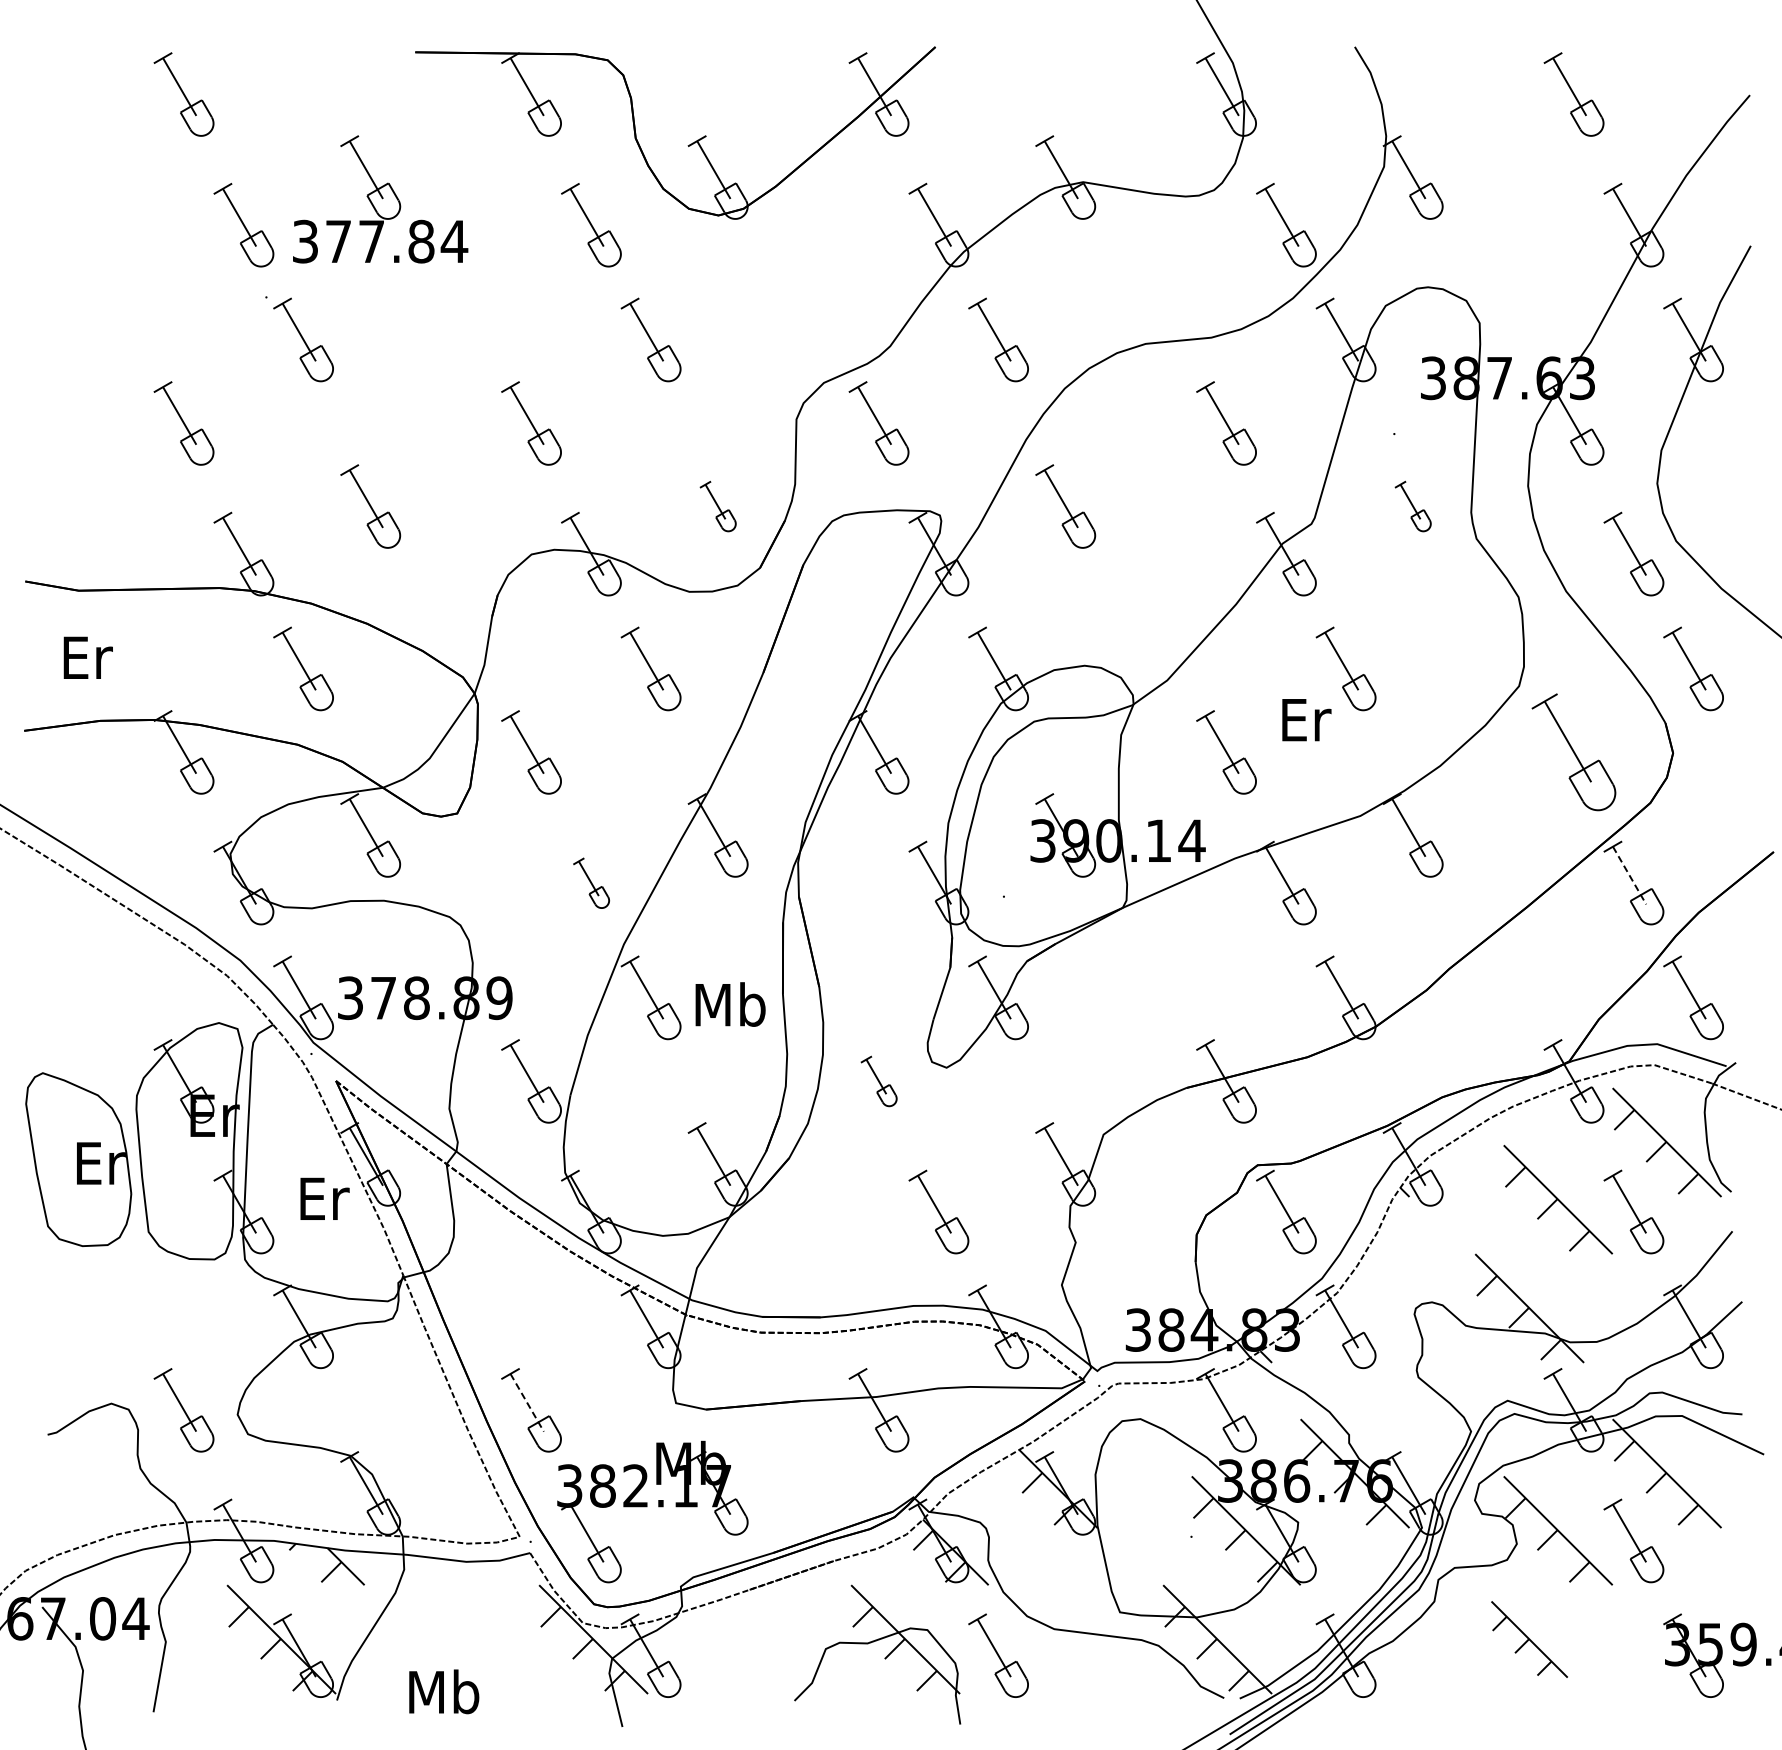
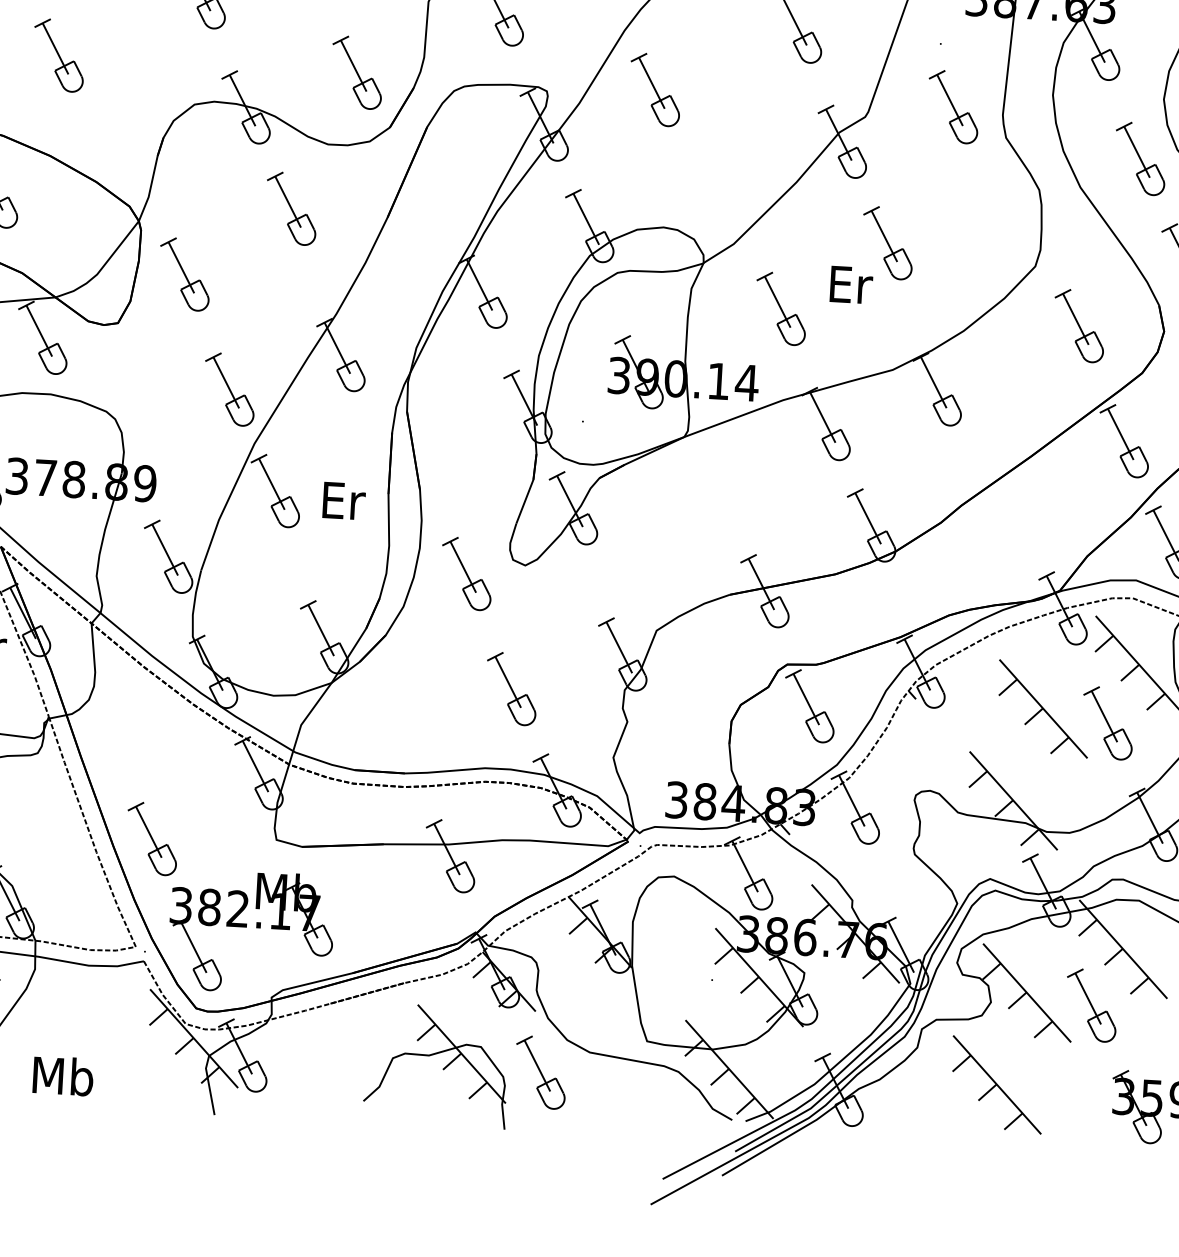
part: (717, 506) -> (356, 72), size x1.67
part: (1412, 506) -> (952, 107), size x1.67
part: (1573, 752) -> (1078, 326), size x0.71
line: (1629, 876) -> (1120, 435), dashed -> solid
part: (591, 883) -> (229, 389), size x1.67
text: (730, 1004) -> (342, 500), Mb -> Er
part: (878, 1081) -> (466, 573), size x1.67
line: (527, 1403) -> (149, 832), dashed -> solid
part: (1529, 1639) -> (997, 1084), size x1.43

